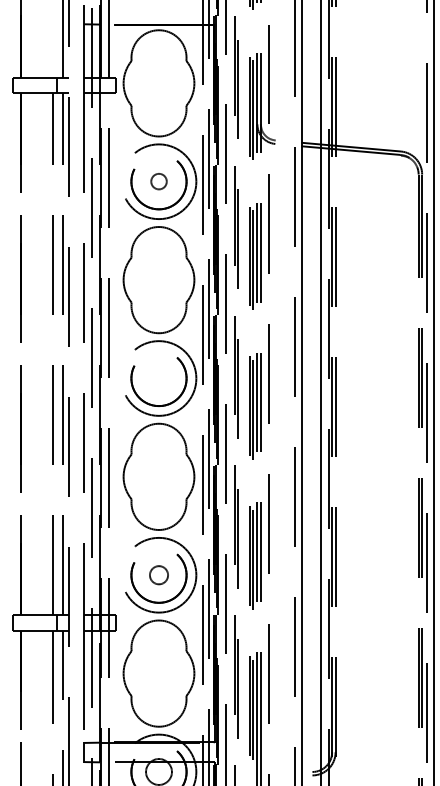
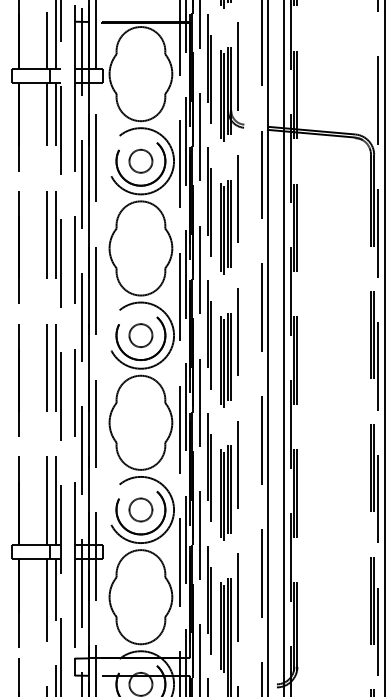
line: (52, 45) -> (46, 40), added
circle: (158, 180) -> (140, 160), size x1.67
circle: (158, 378) -> (140, 335), added
circle: (158, 574) -> (140, 509), size x1.43

